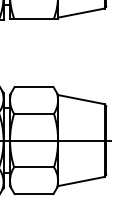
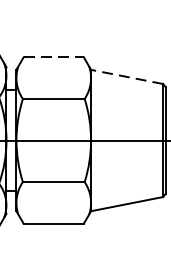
line: (34, 87) -> (54, 58), solid -> dashed
line: (81, 99) -> (127, 76), solid -> dashed

